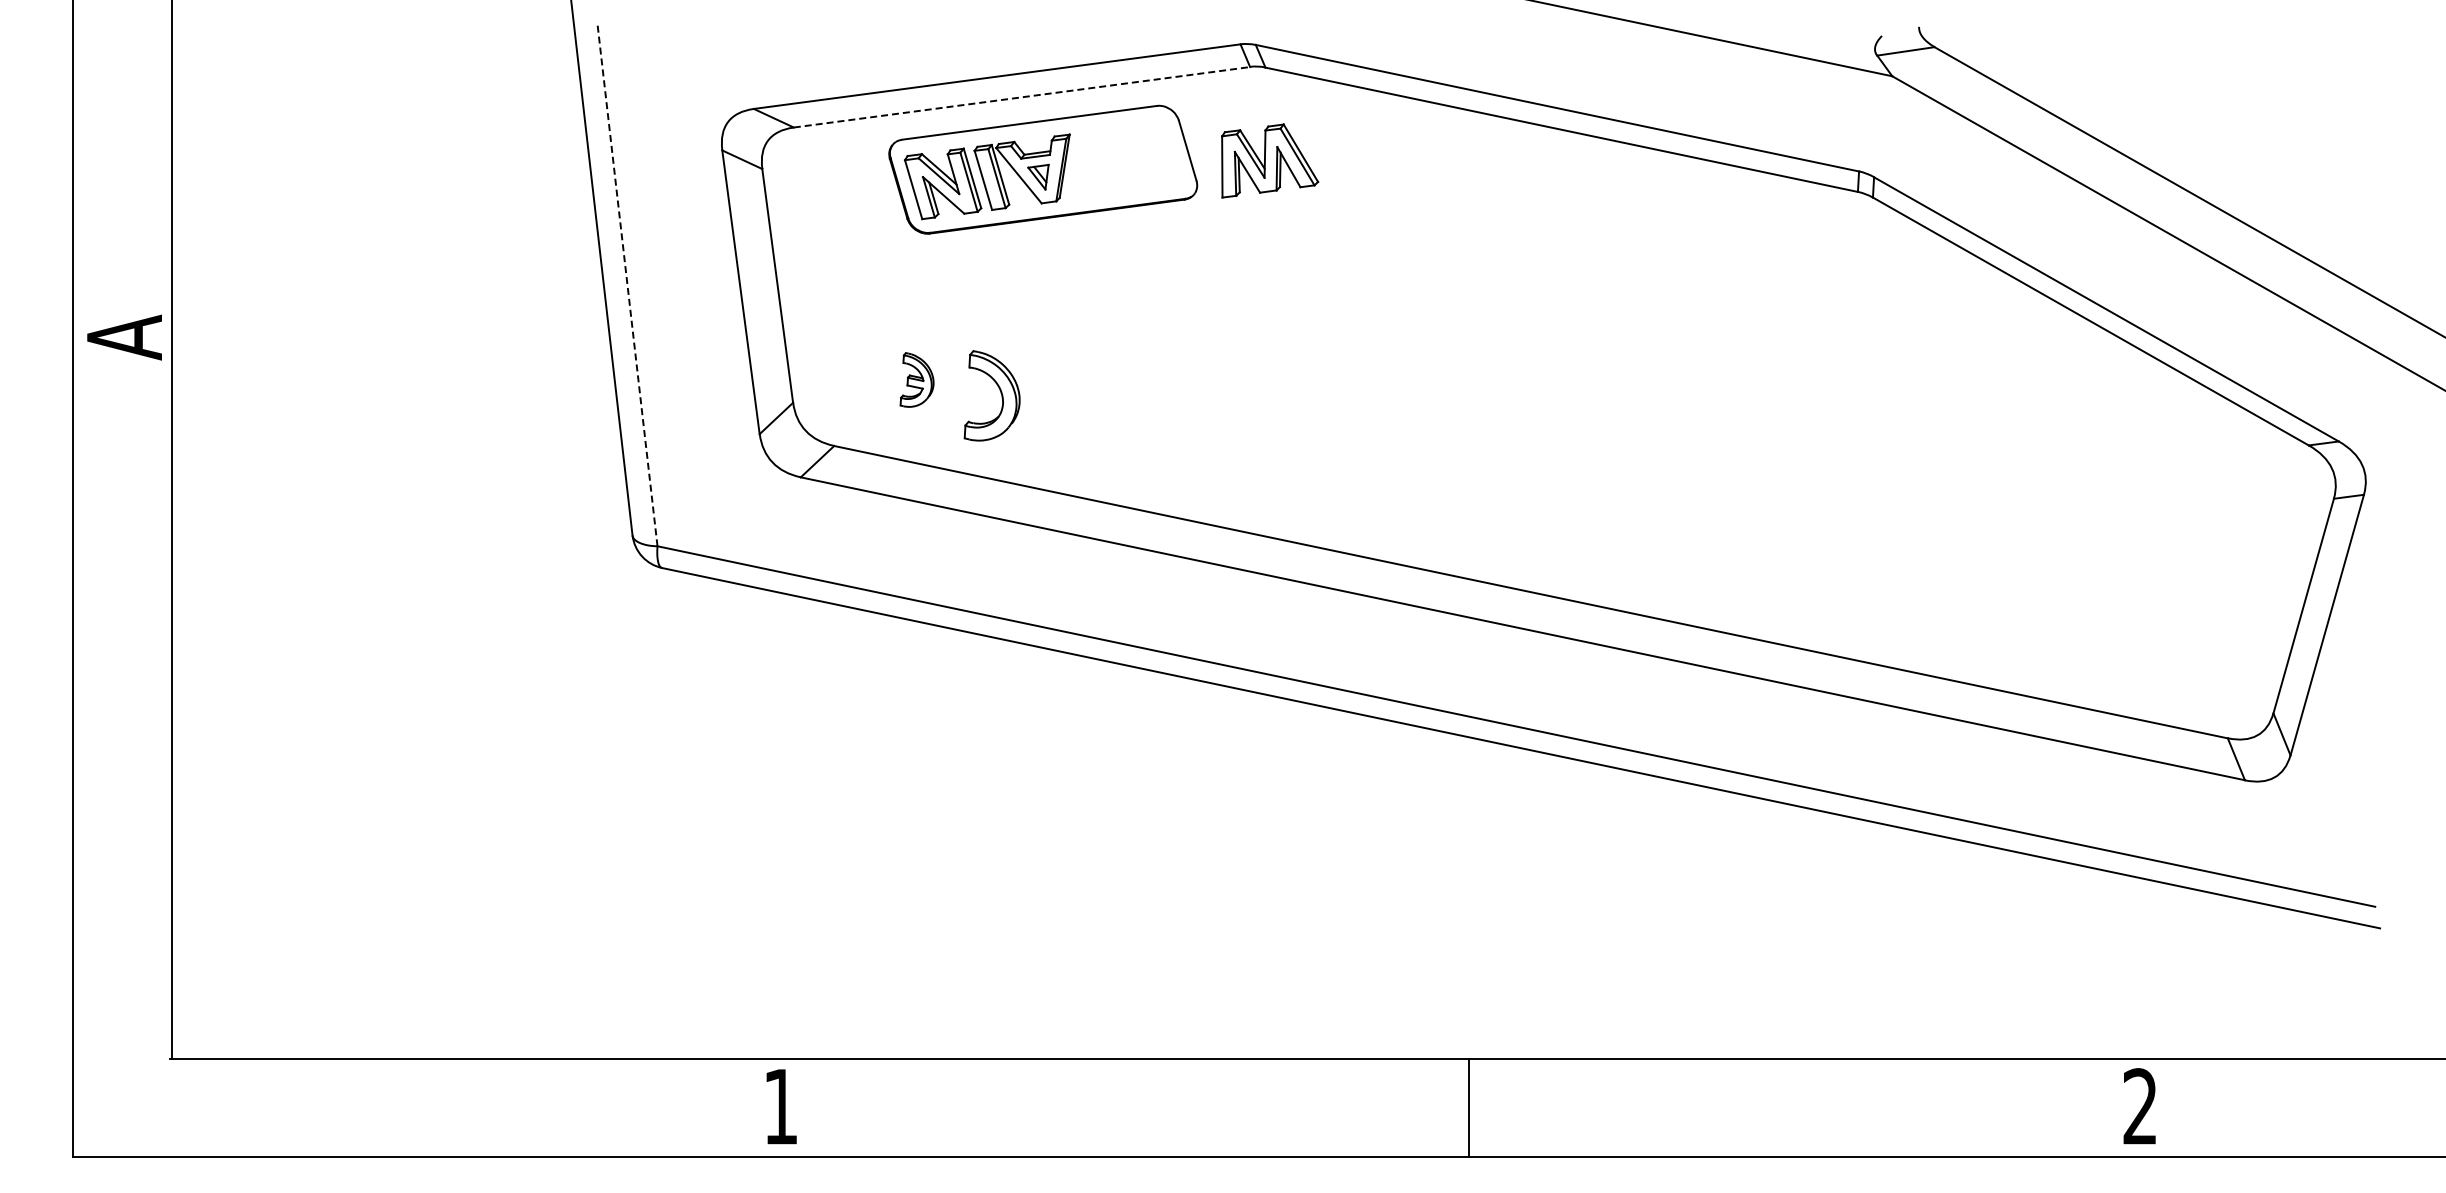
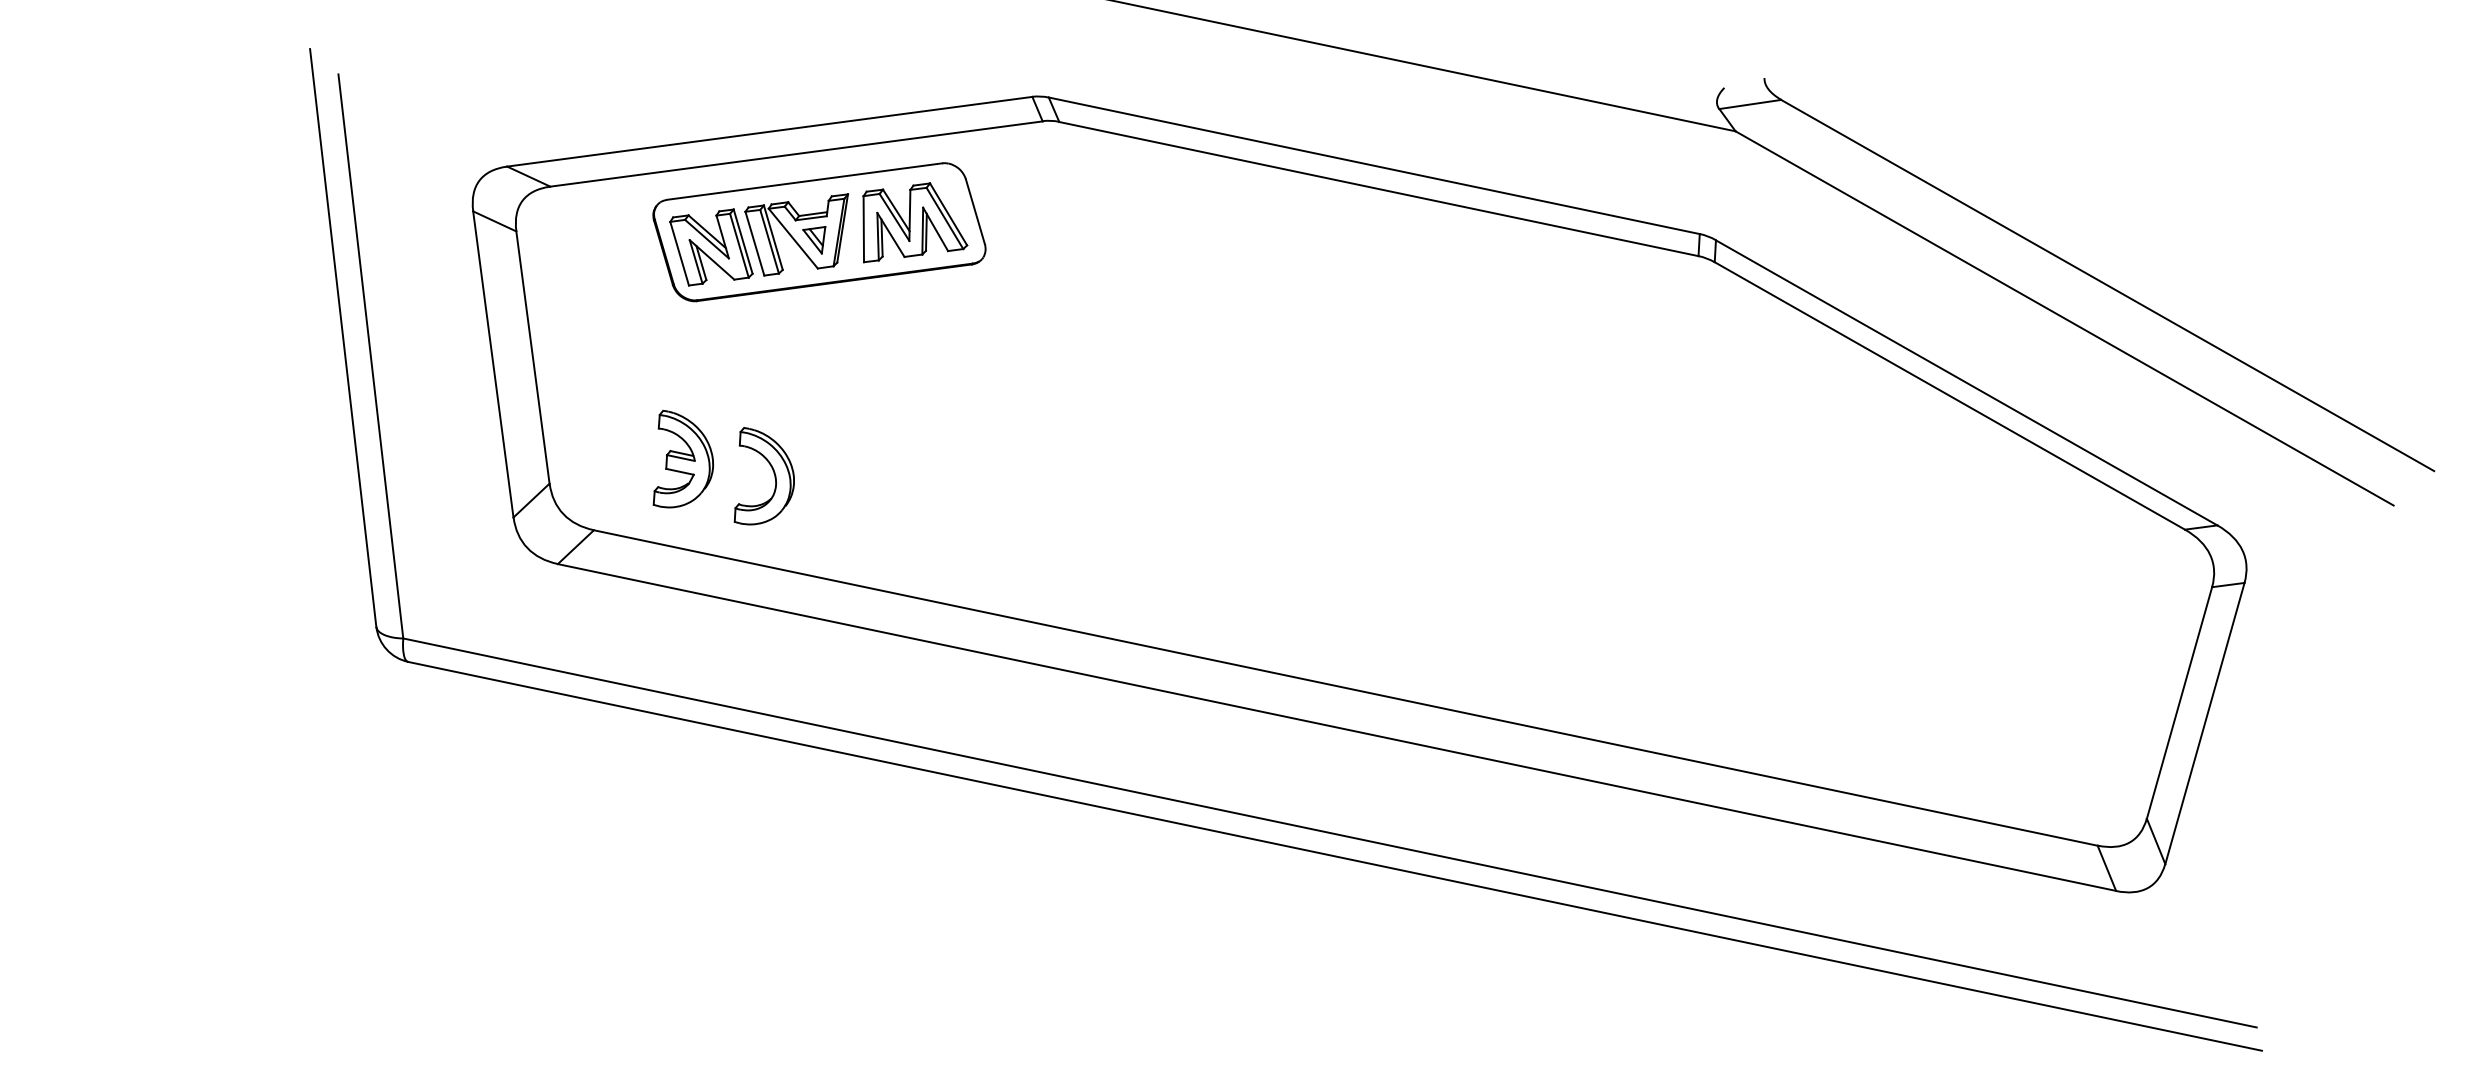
line: (1022, 97) -> (797, 154), dashed -> solid
part: (1270, 160) -> (915, 222), moved
line: (627, 284) -> (370, 356), dashed -> solid
part: (916, 379) -> (682, 458), size x1.67

